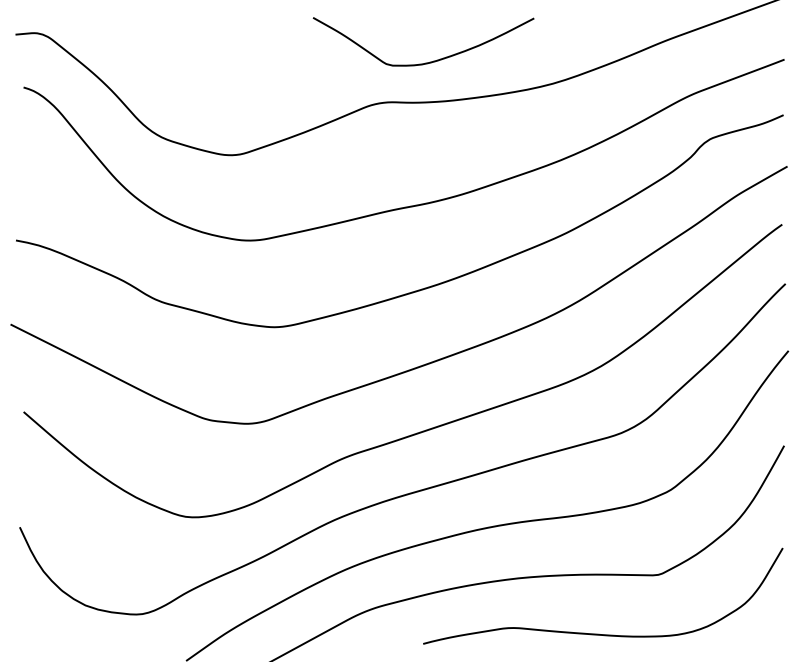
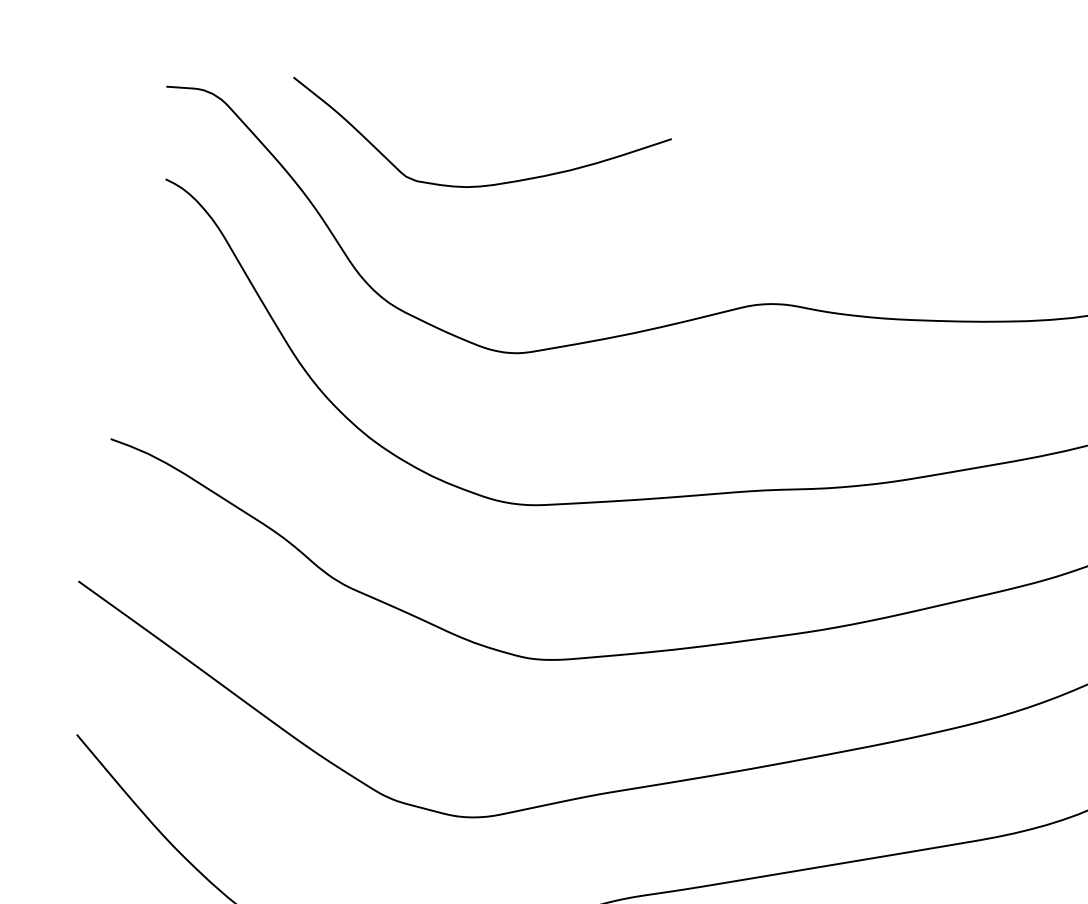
curve: (425, 62) -> (473, 184), moved

